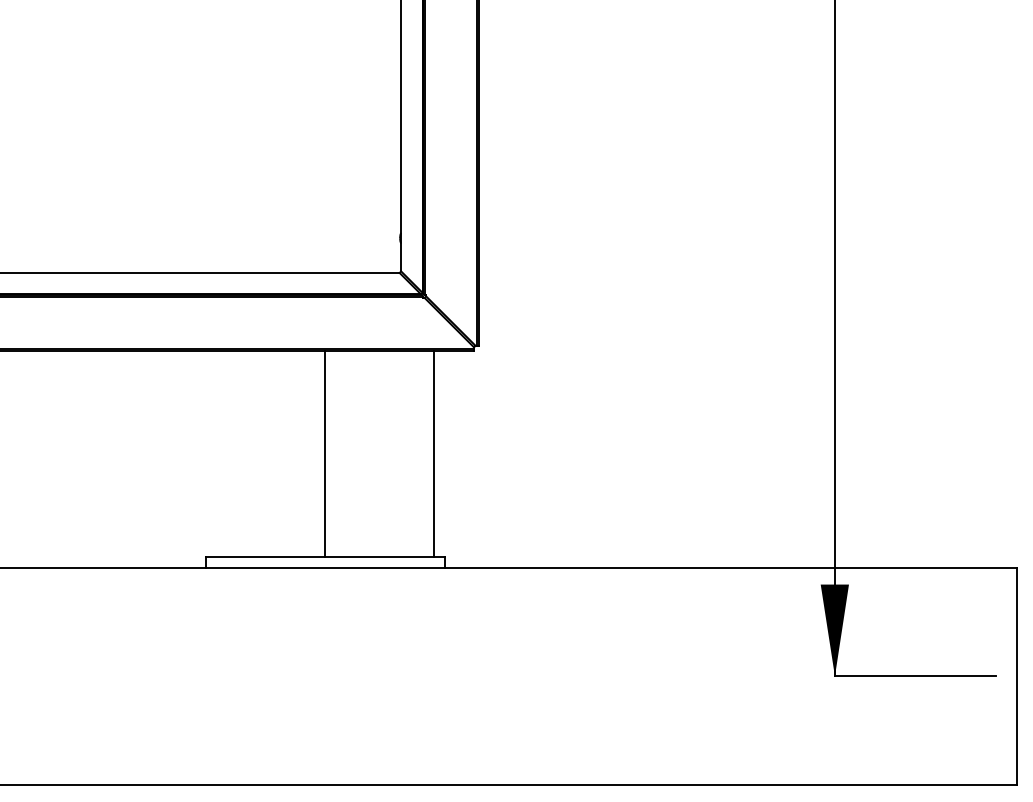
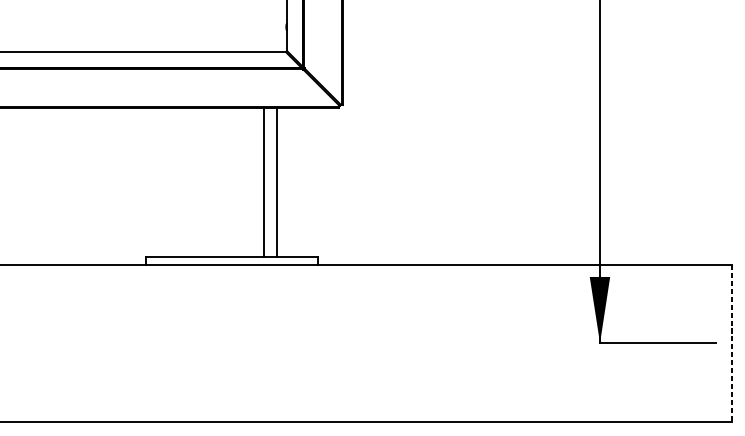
line: (325, 454) -> (264, 183), moved
line: (433, 454) -> (276, 183), moved
line: (1017, 676) -> (731, 343), solid -> dashed

